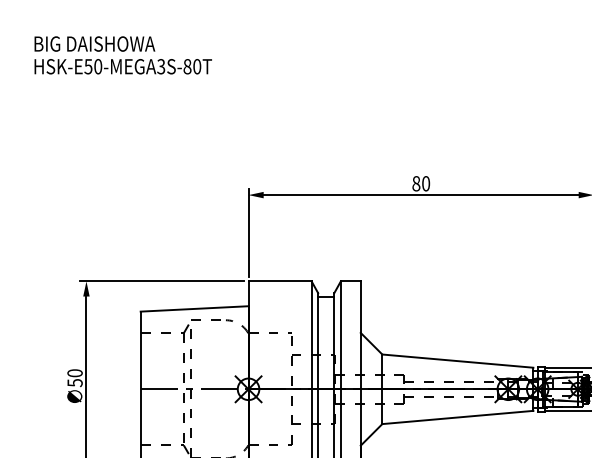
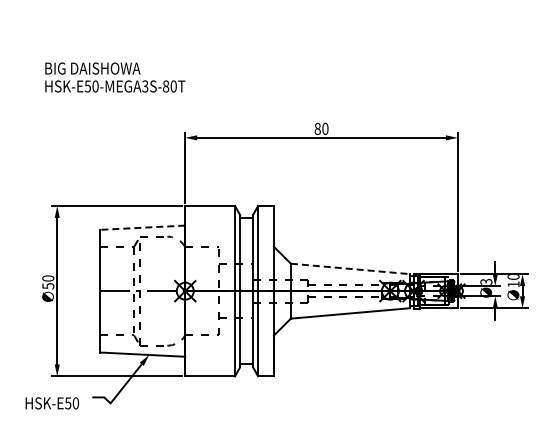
text: (123, 55) -> (115, 77), moved
line: (194, 308) -> (142, 227), solid -> dashed
line: (457, 360) -> (350, 268), solid -> dashed

